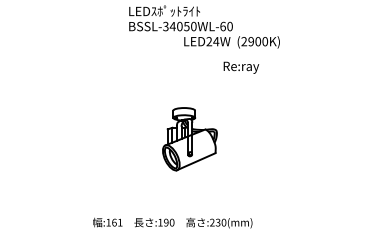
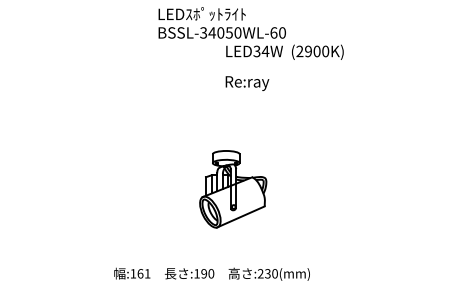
text: (208, 41) -> (256, 51), LED24W -> LED34W
text: (241, 67) -> (247, 83), moved
part: (190, 139) -> (233, 189), moved

